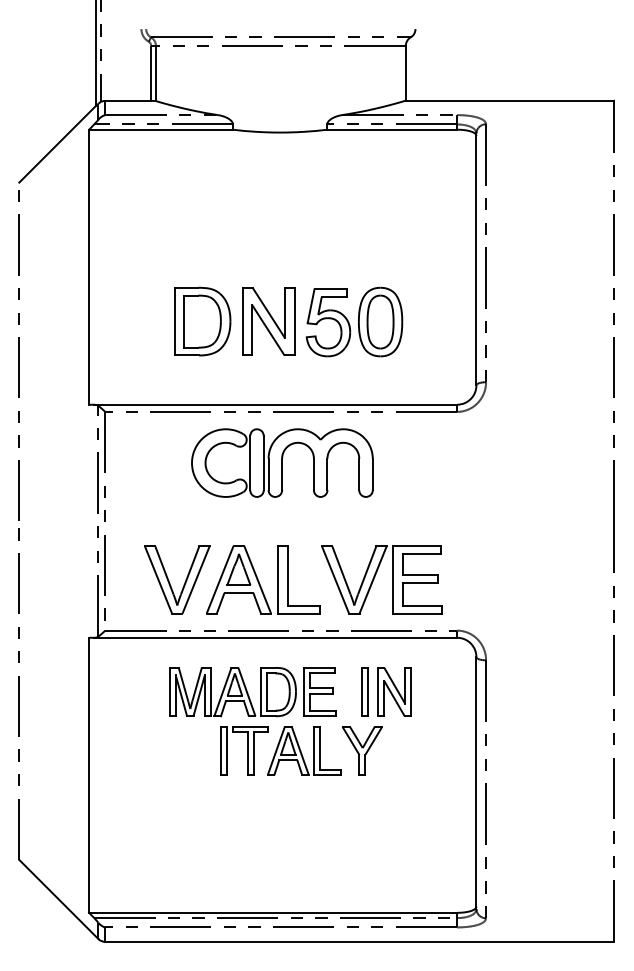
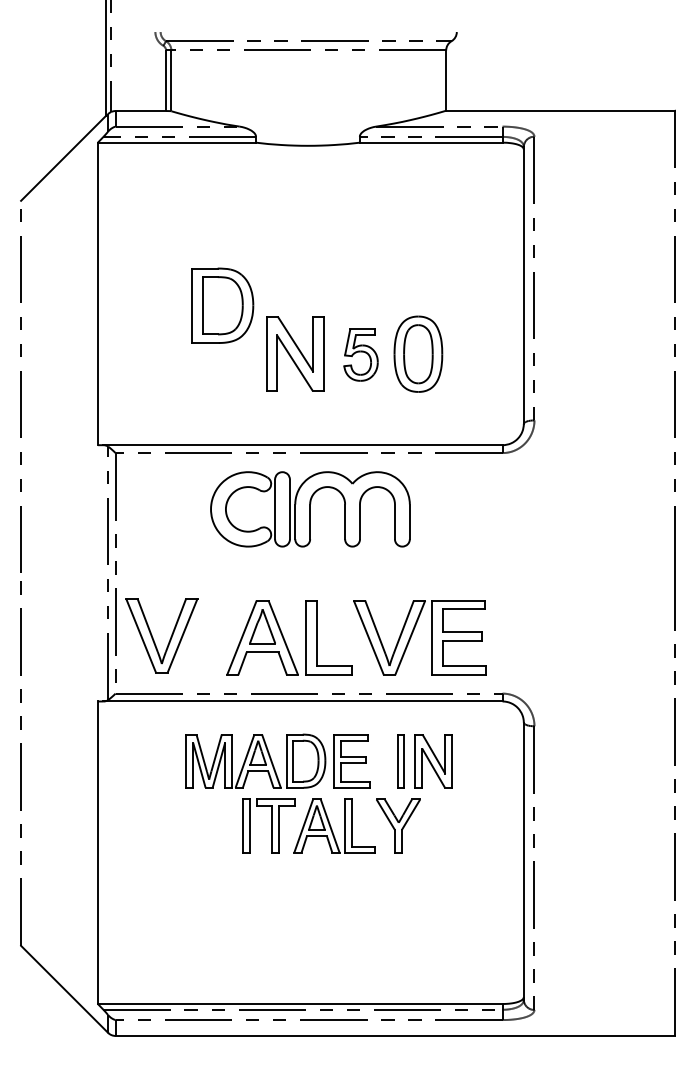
part: (202, 321) -> (222, 305), moved
part: (327, 322) -> (360, 354), size x0.7
part: (169, 581) -> (153, 637), moved

